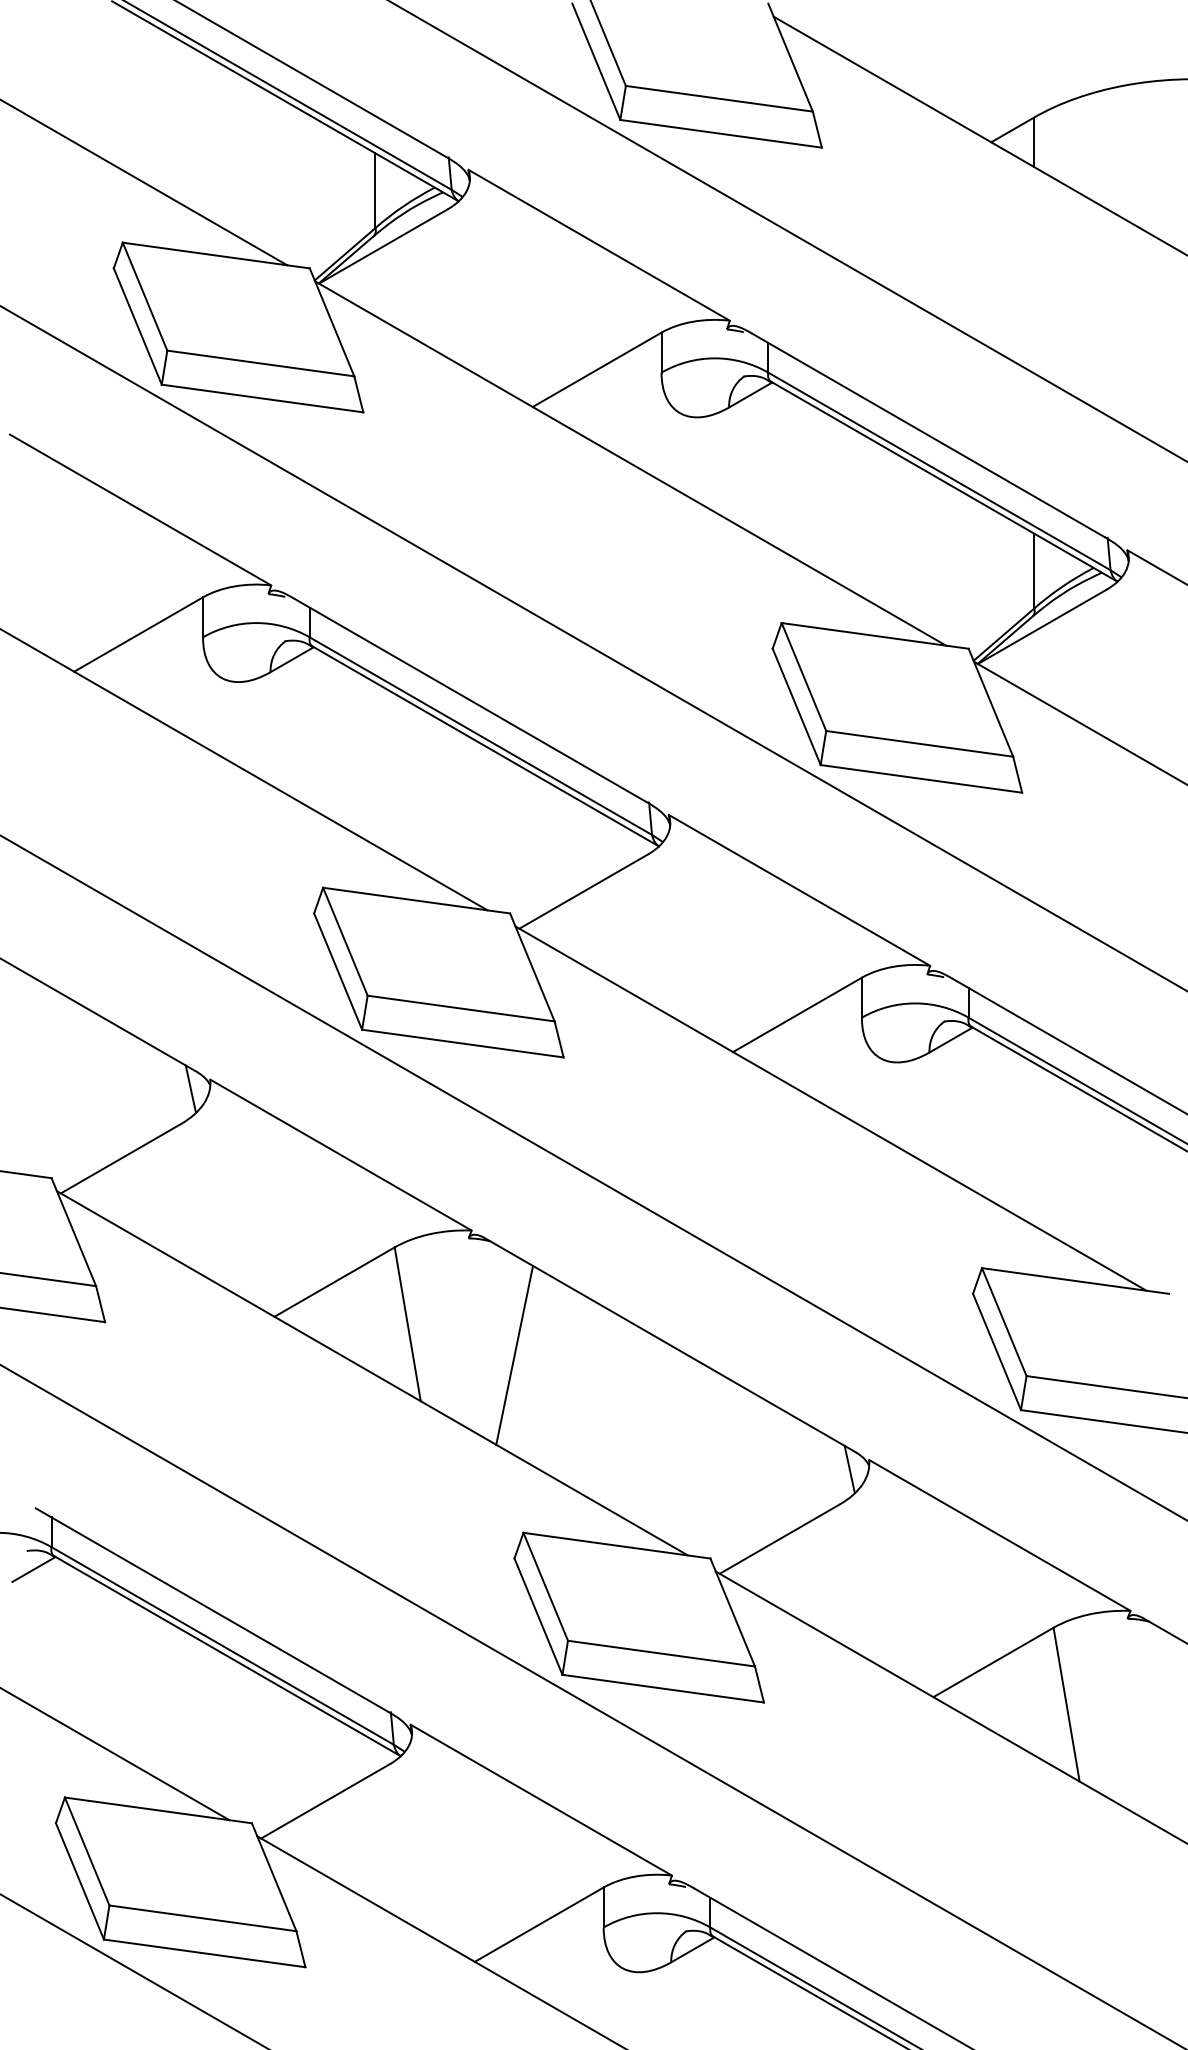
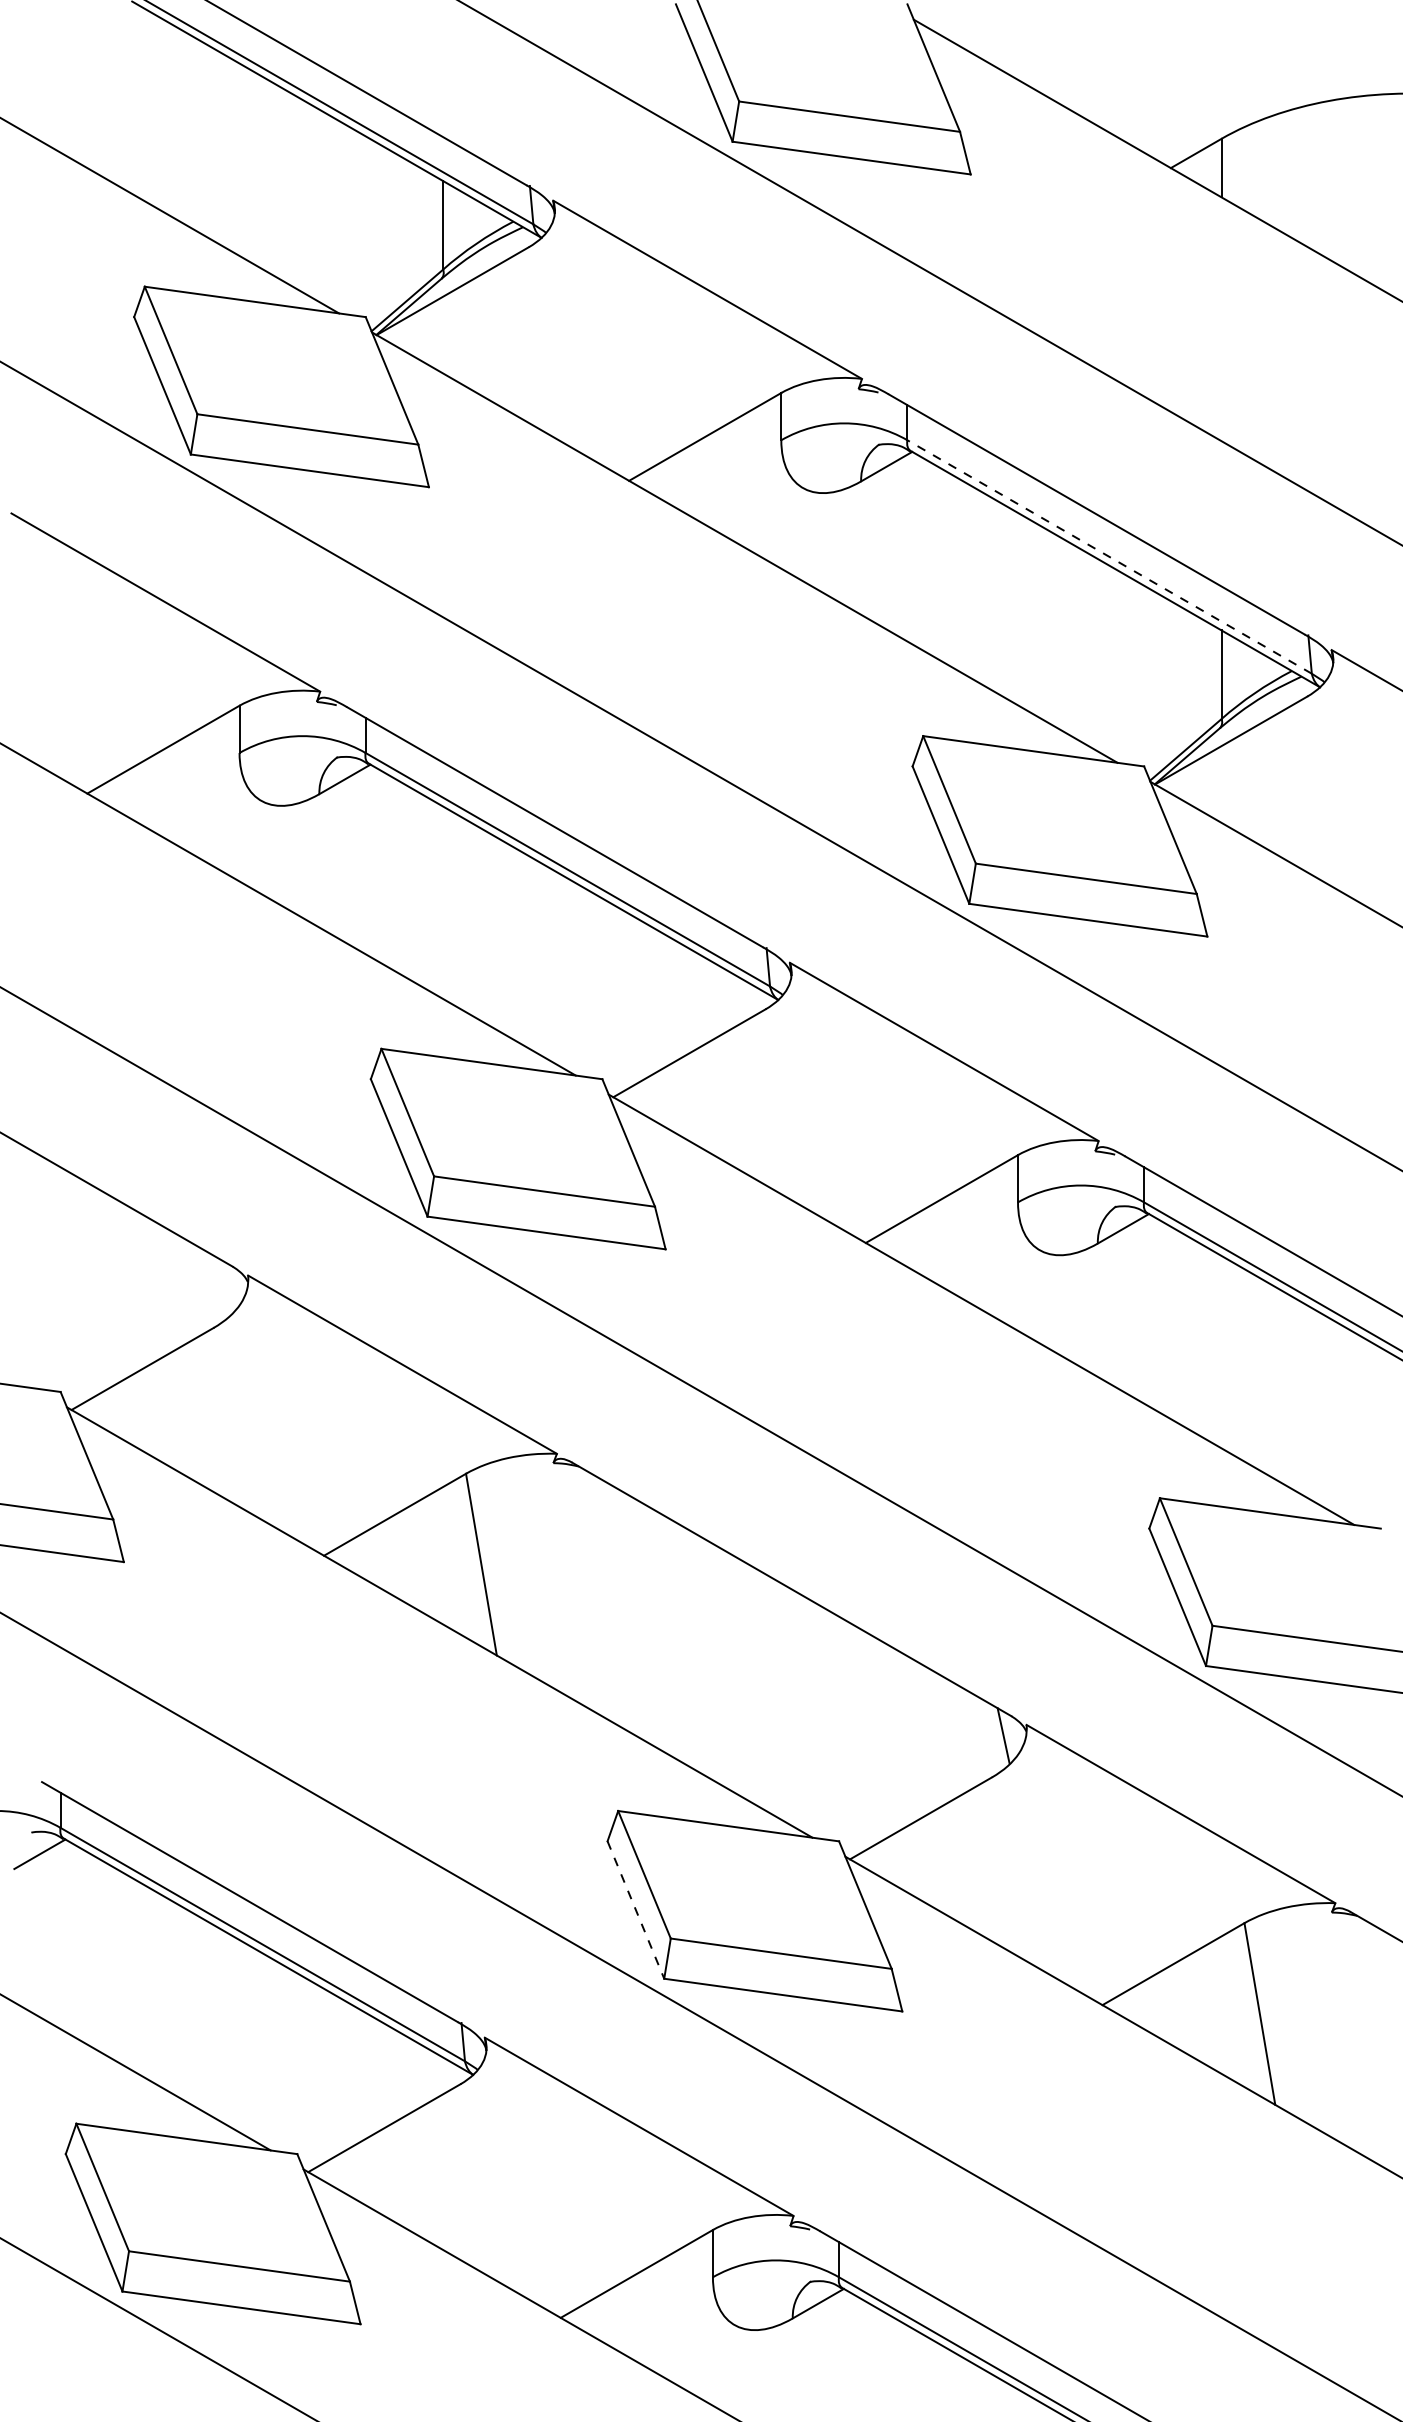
line: (939, 471) -> (1109, 556), solid -> dashed
line: (191, 1088) -> (225, 1285), removed
line: (514, 1354) -> (607, 1600), removed
line: (538, 1617) -> (636, 1910), solid -> dashed

